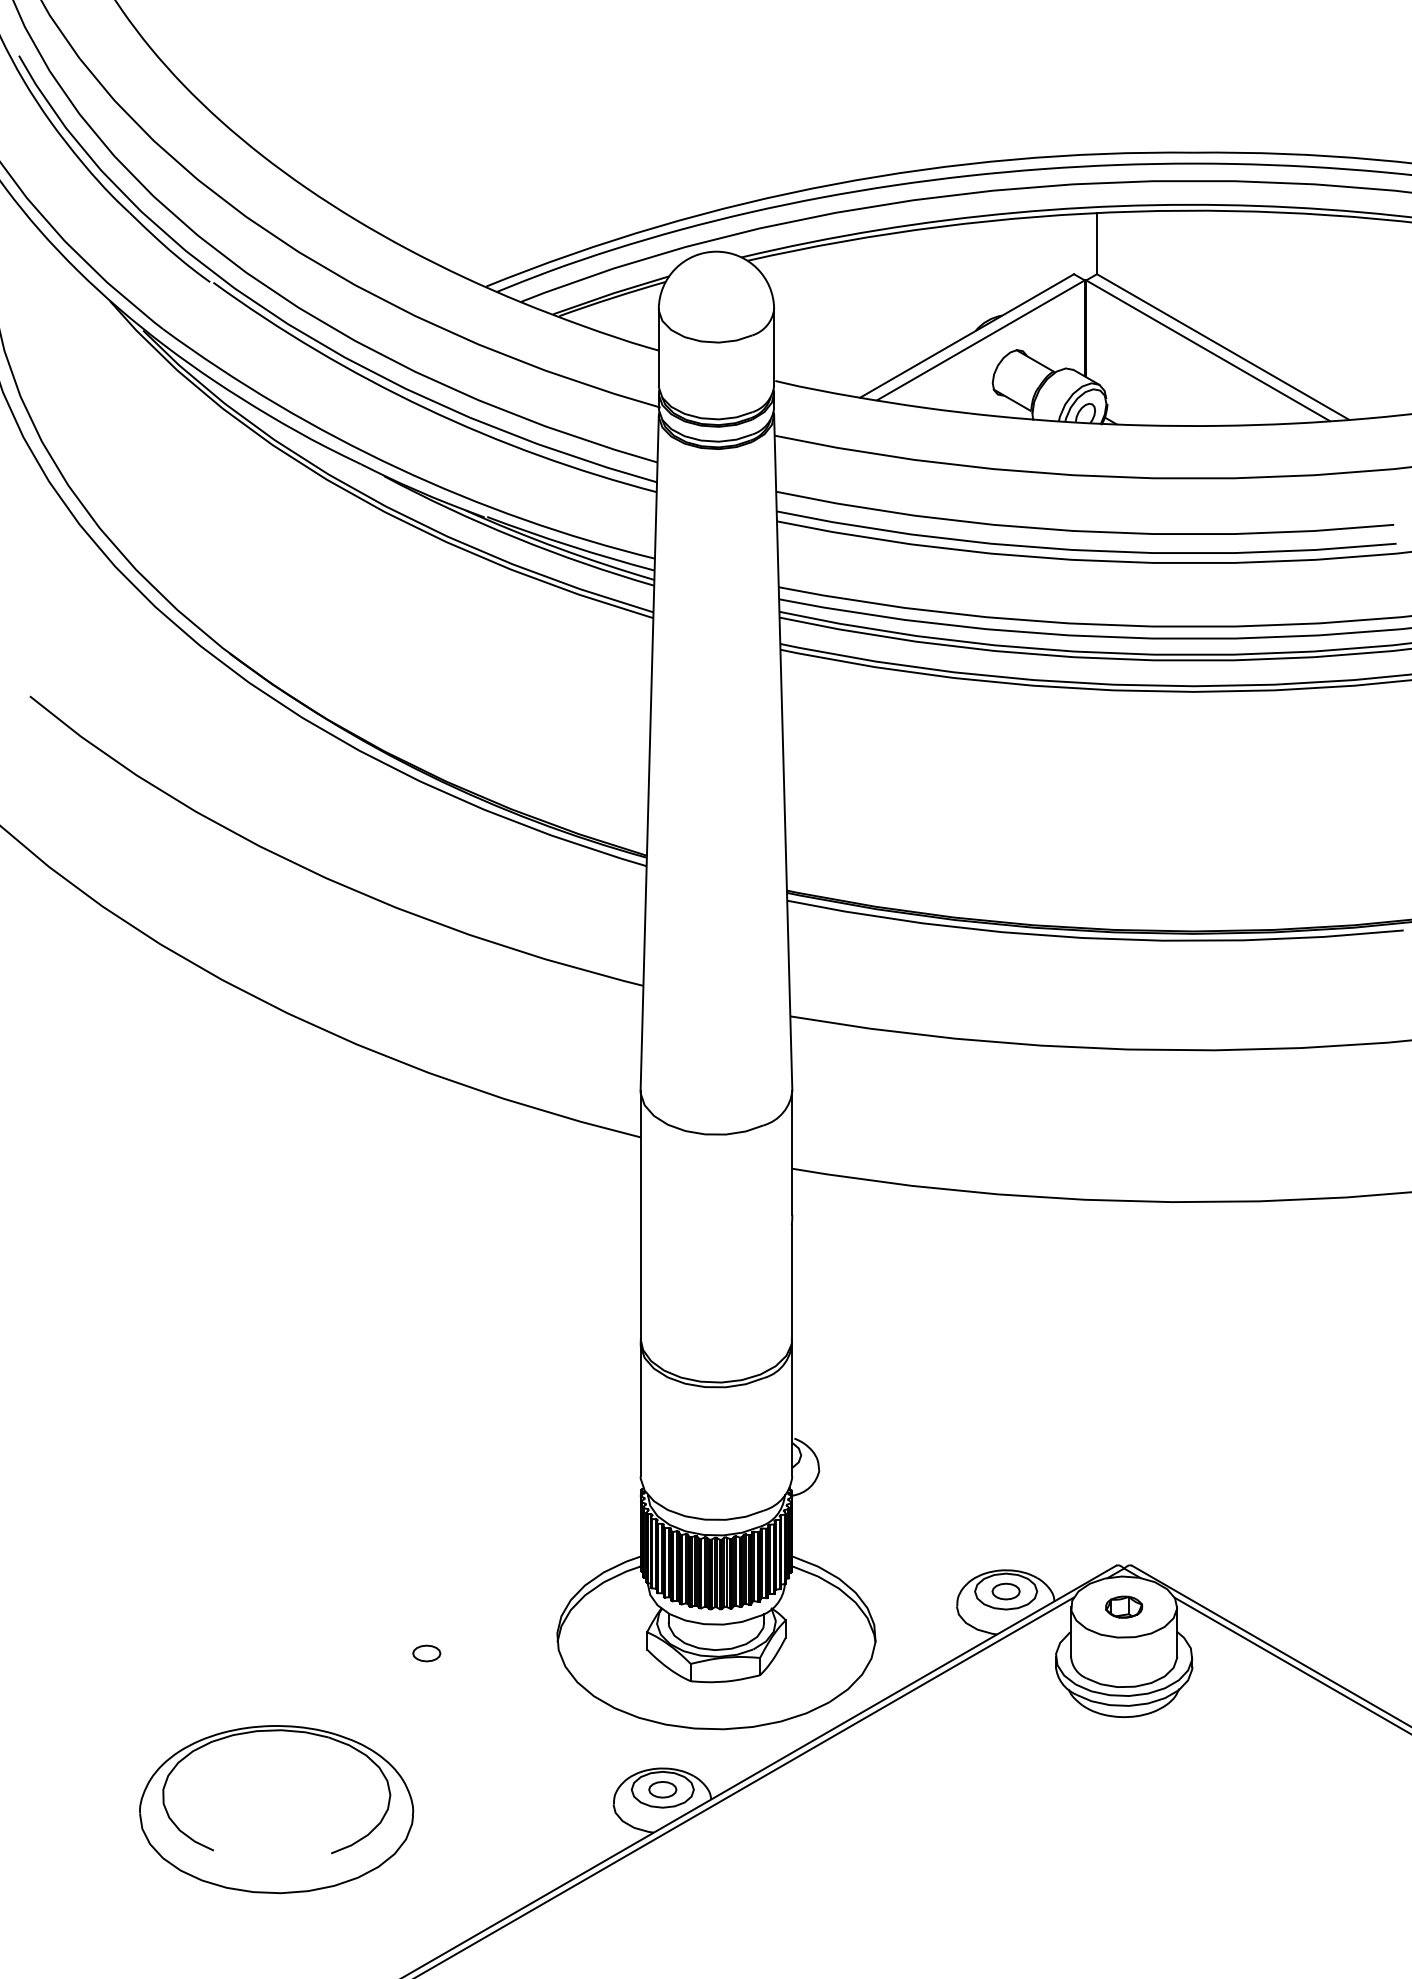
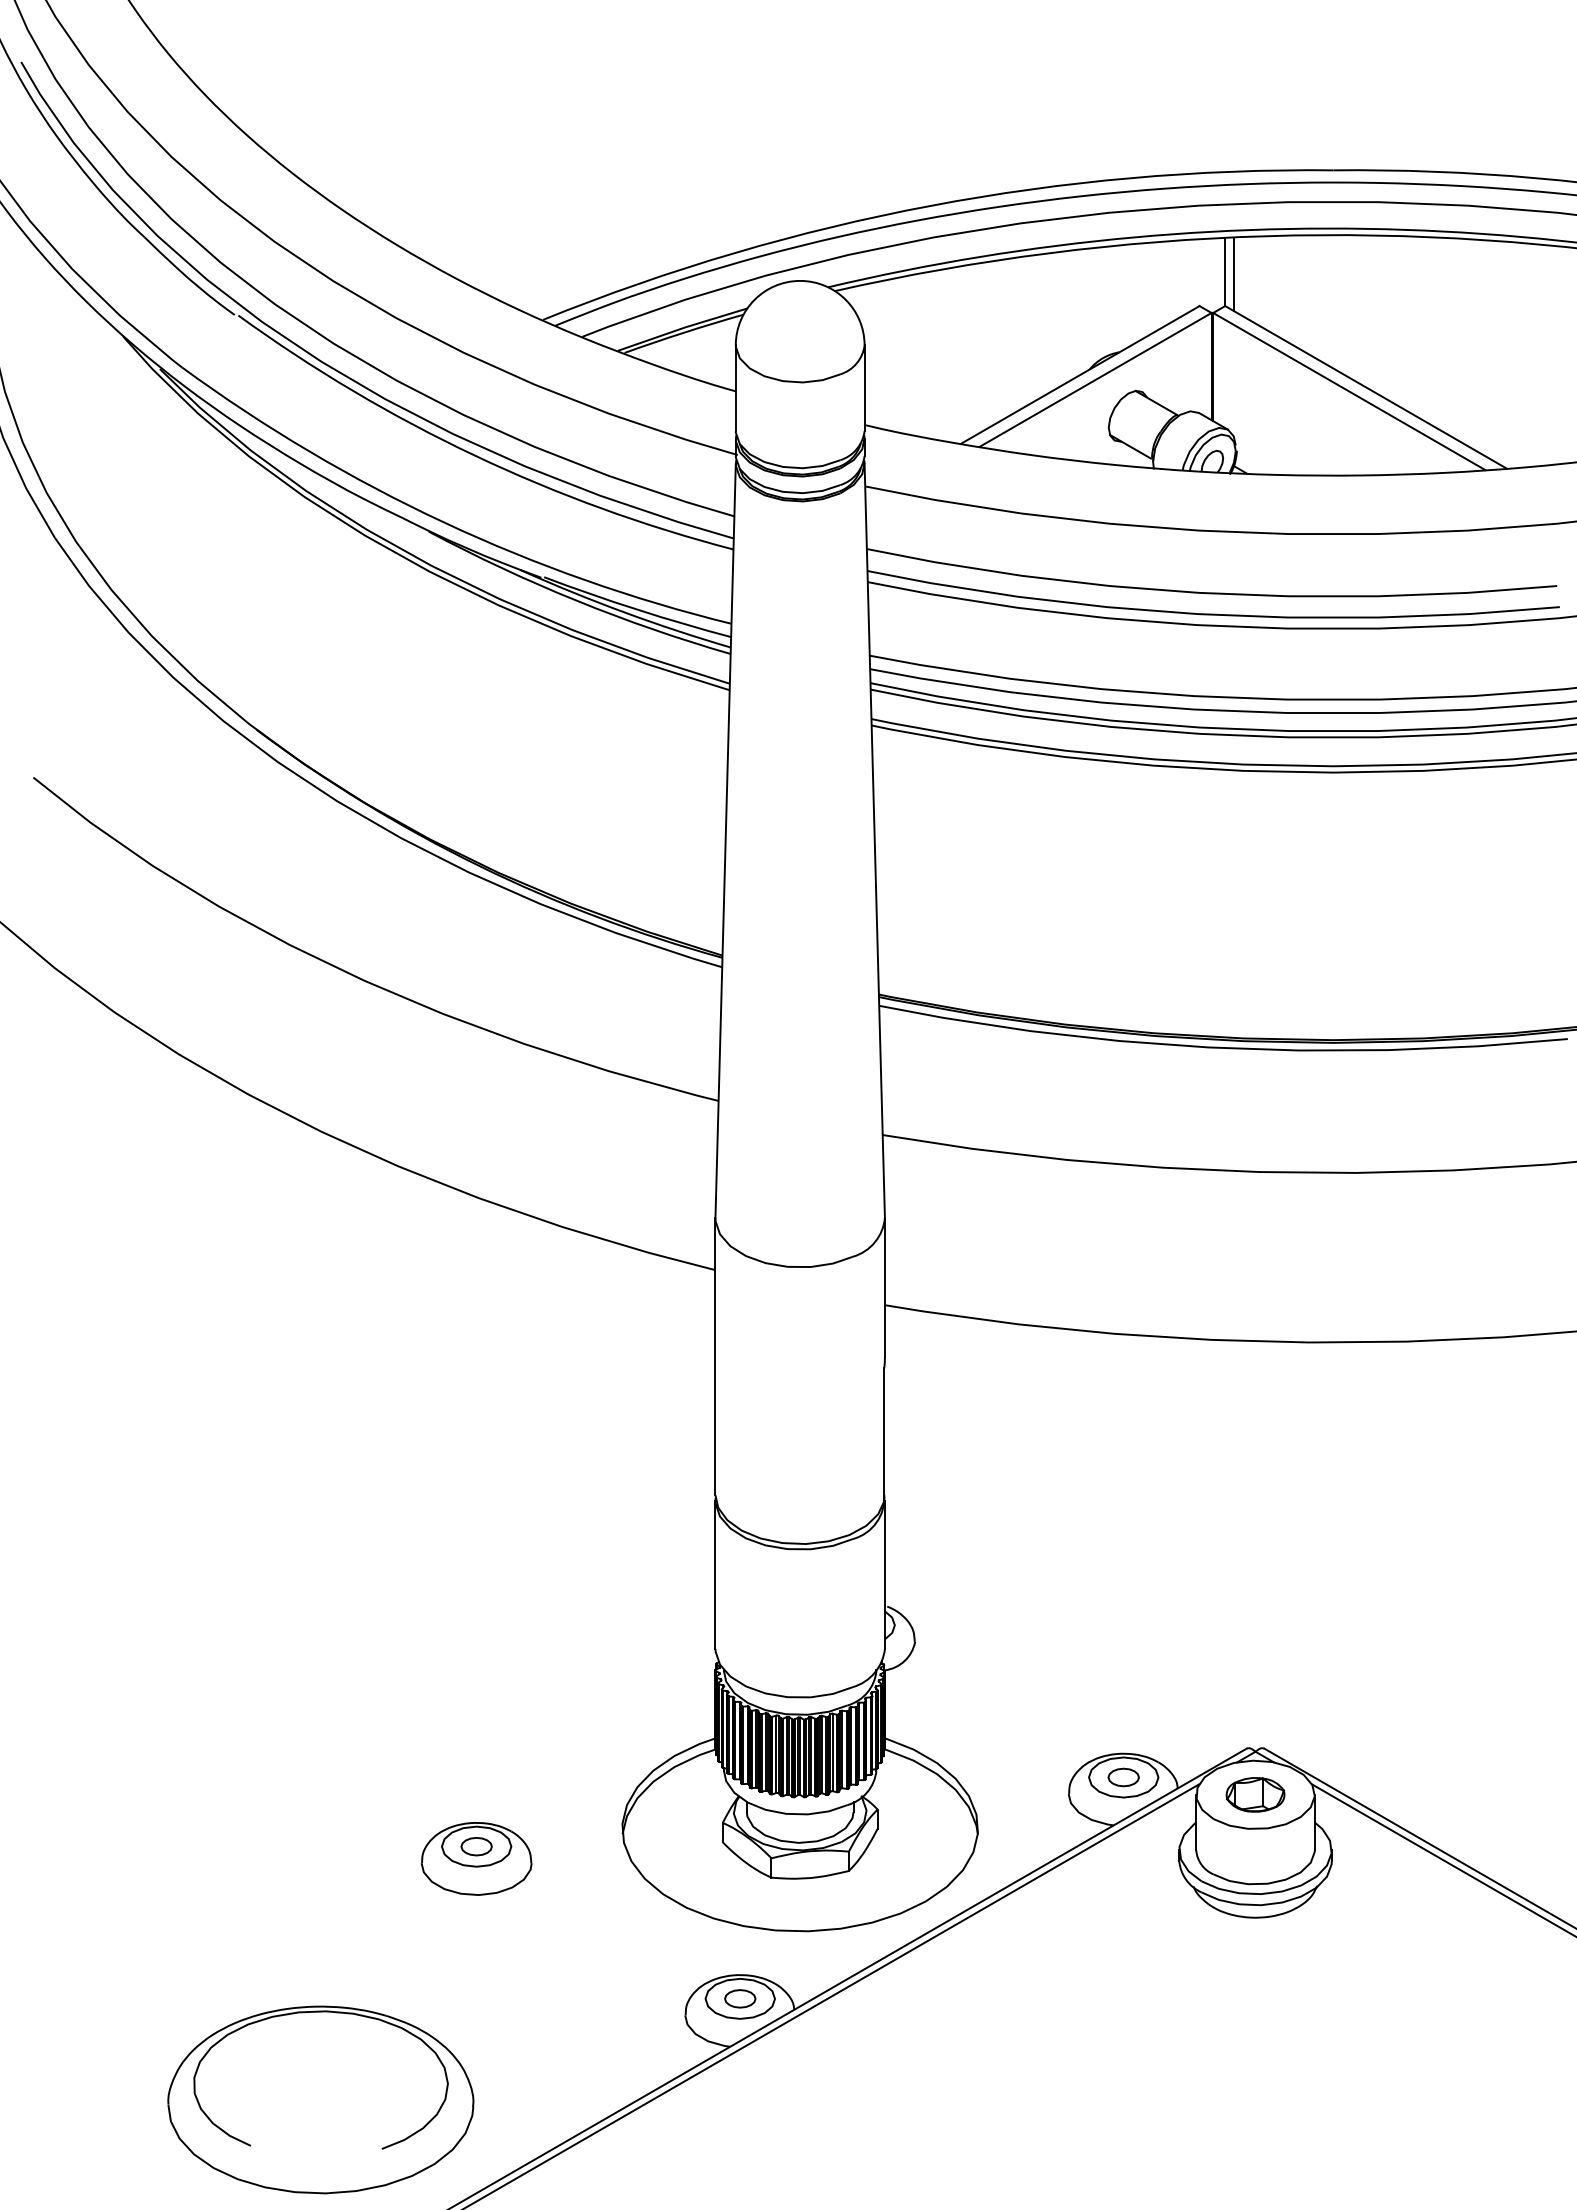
line: (1104, 245) -> (1233, 274), added
part: (1124, 1606) -> (1255, 1794), size x1.43
part: (426, 1664) -> (476, 1858), added
part: (276, 1809) -> (320, 2099), moved

